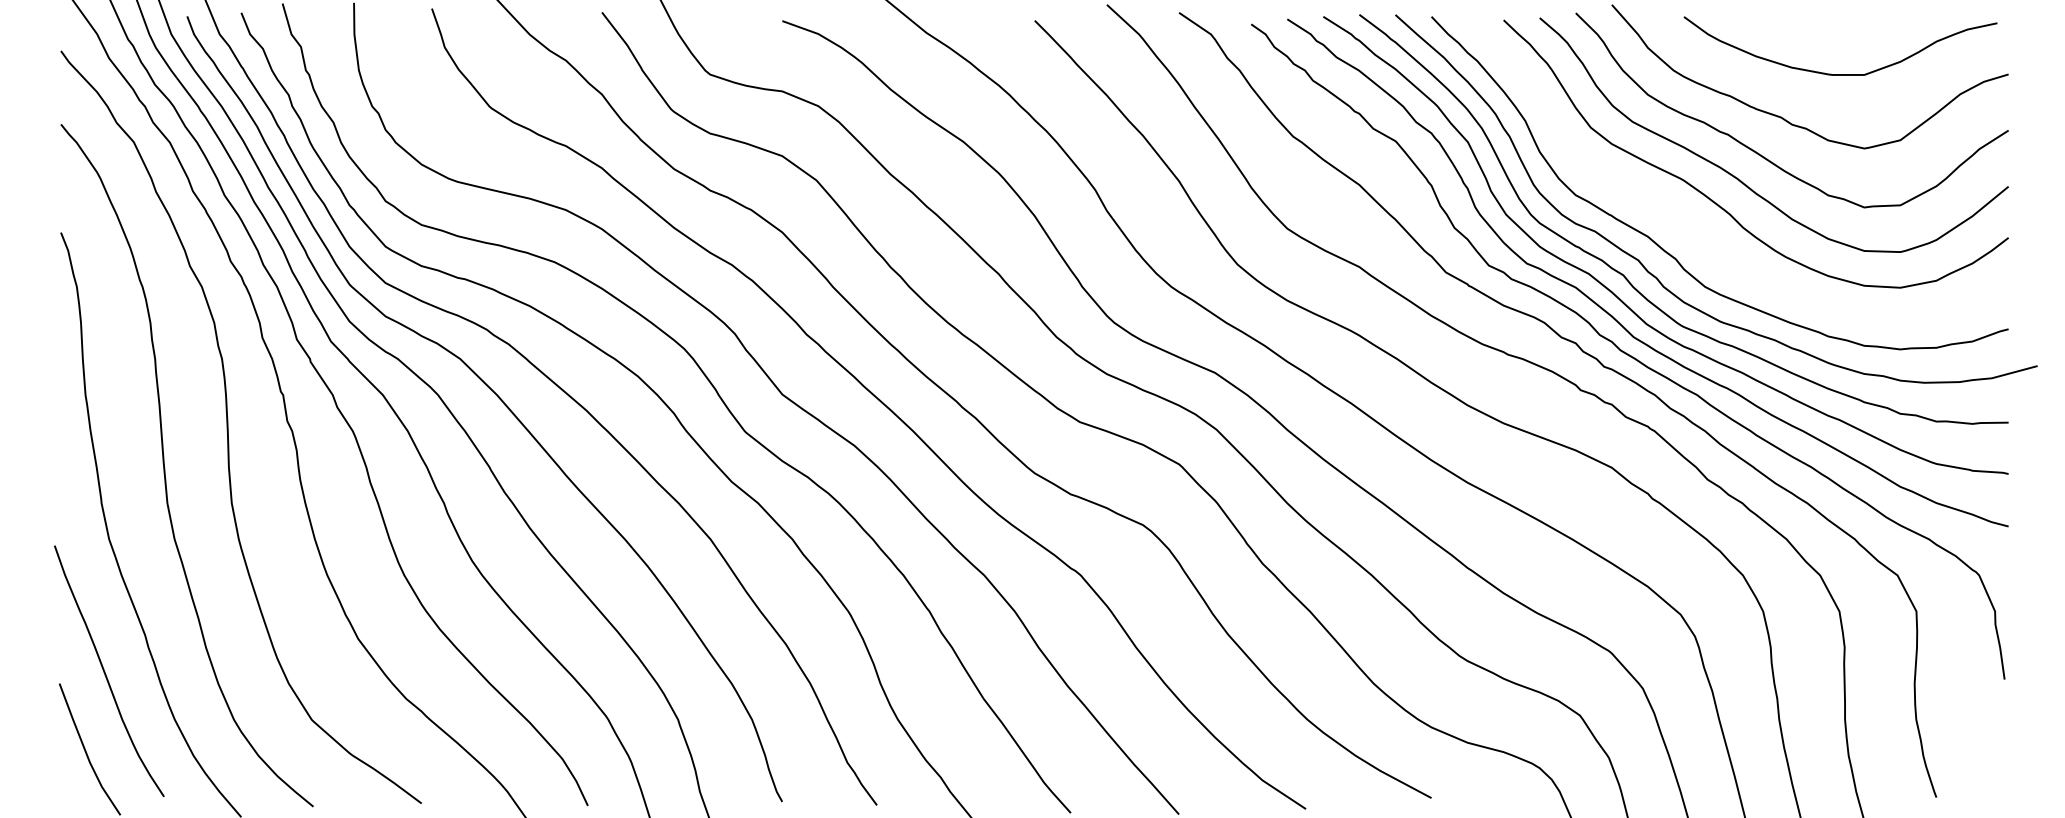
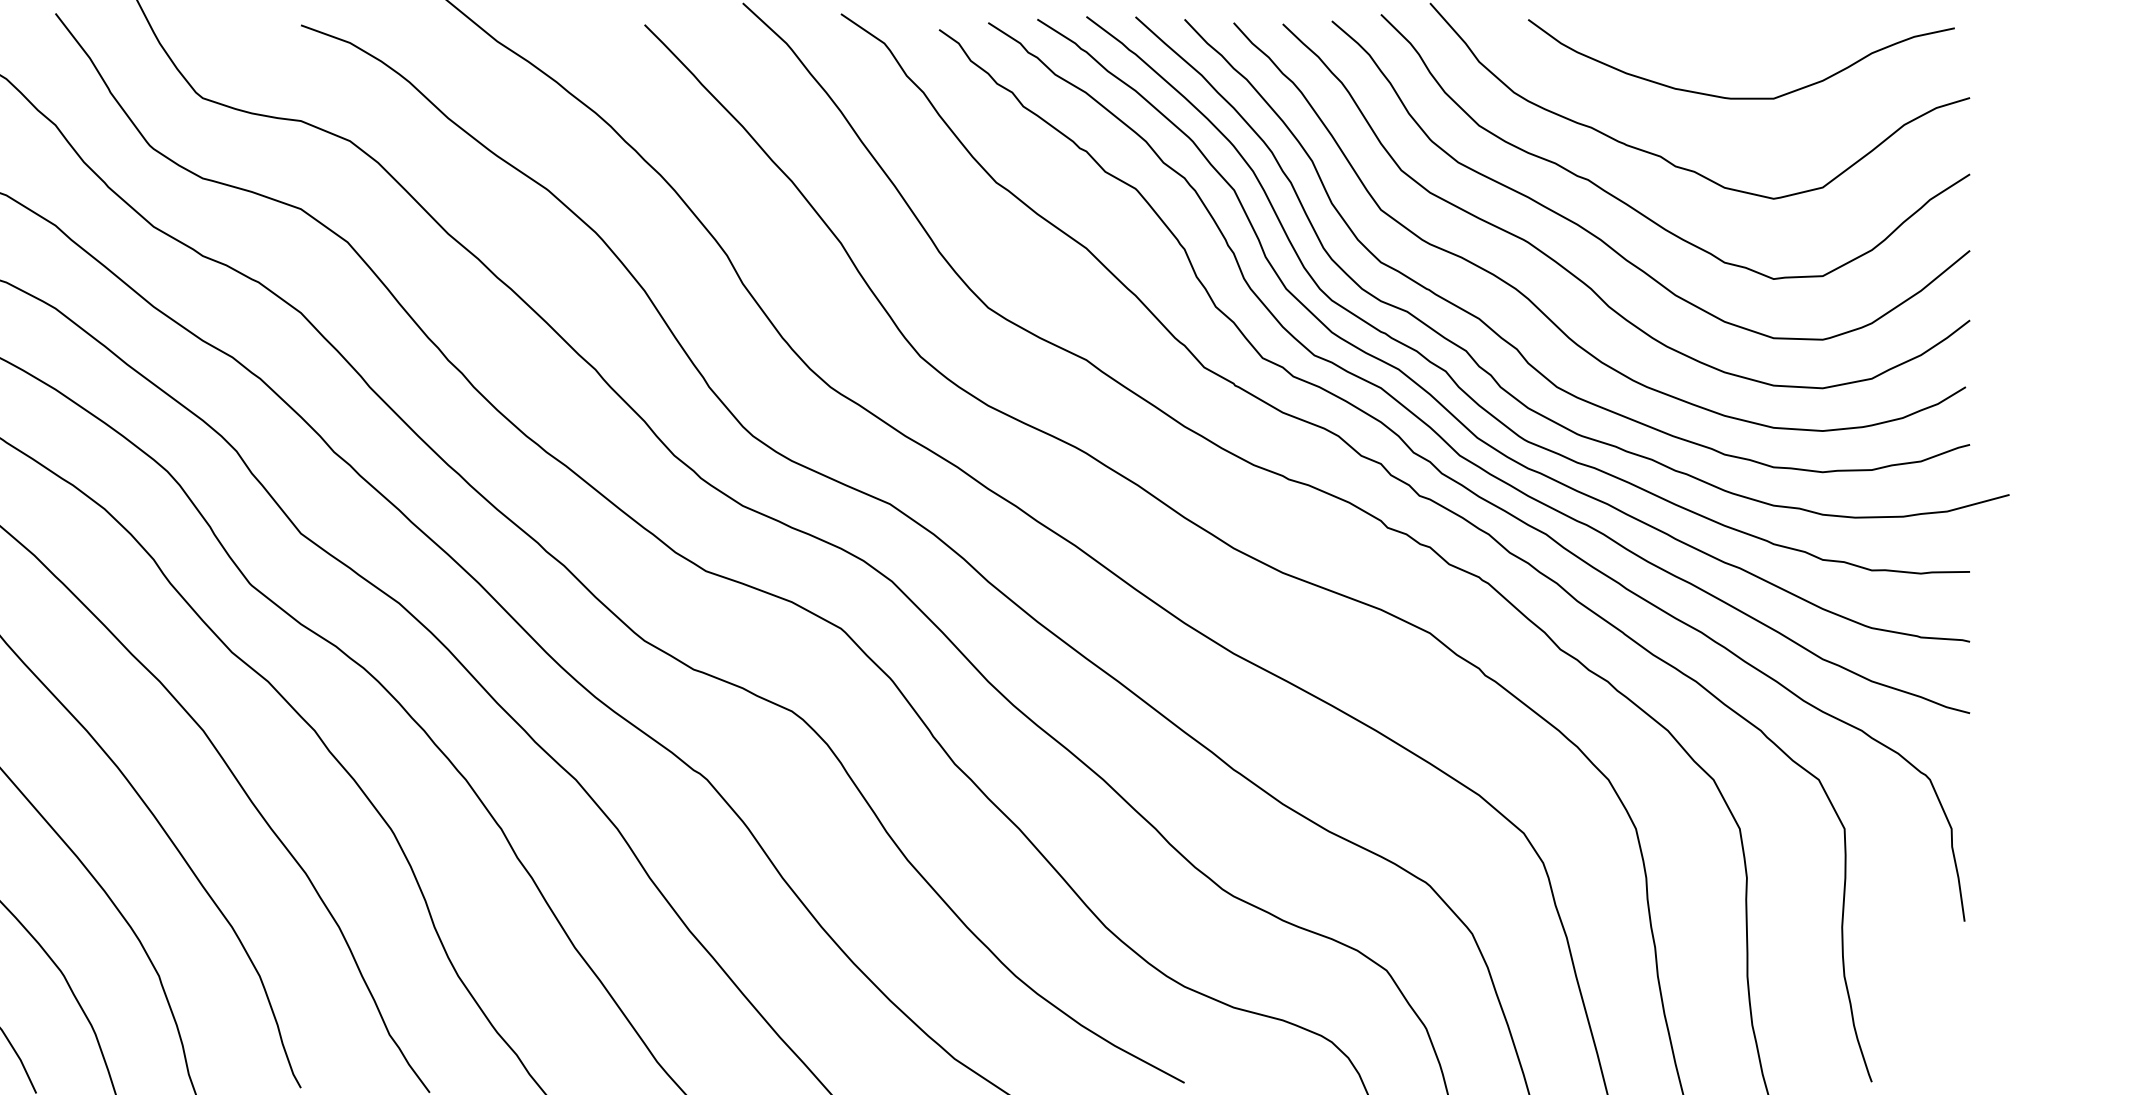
curve: (1690, 226) -> (1537, 304), added

